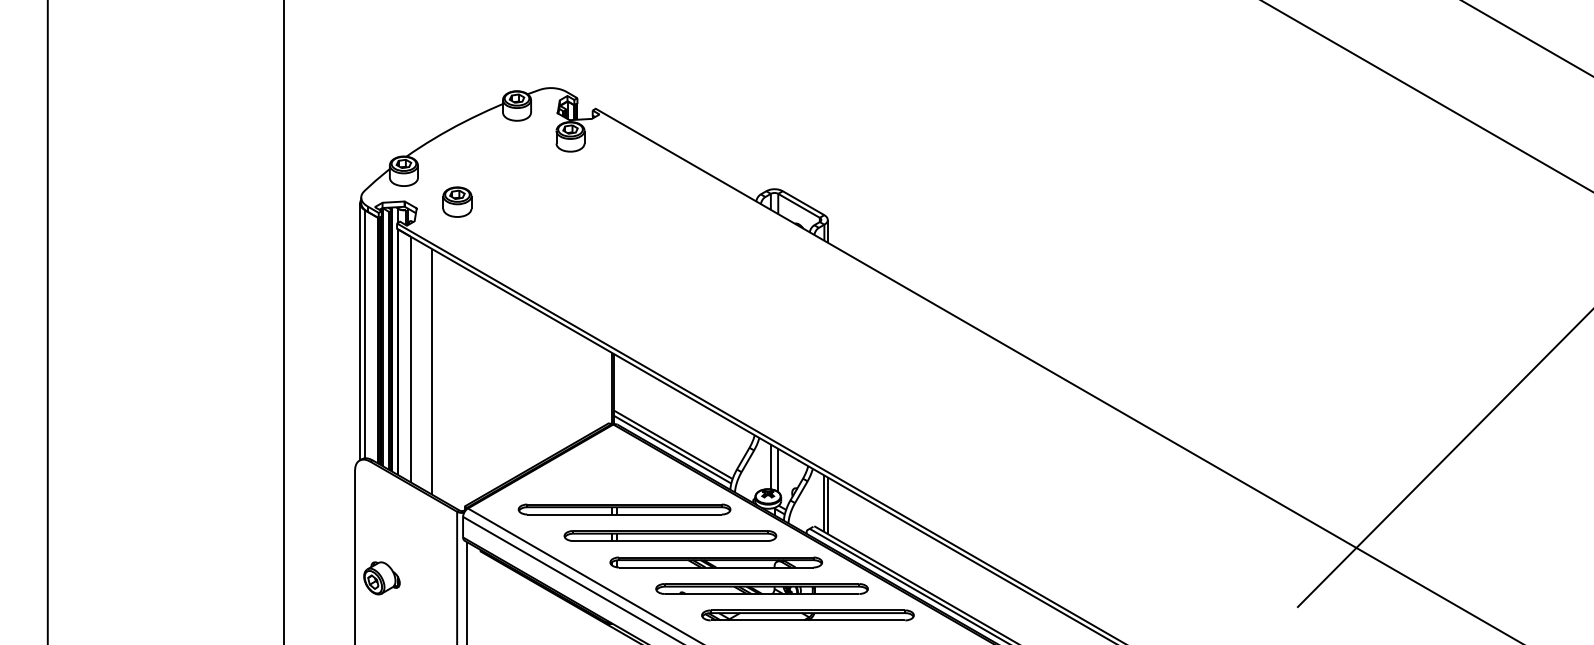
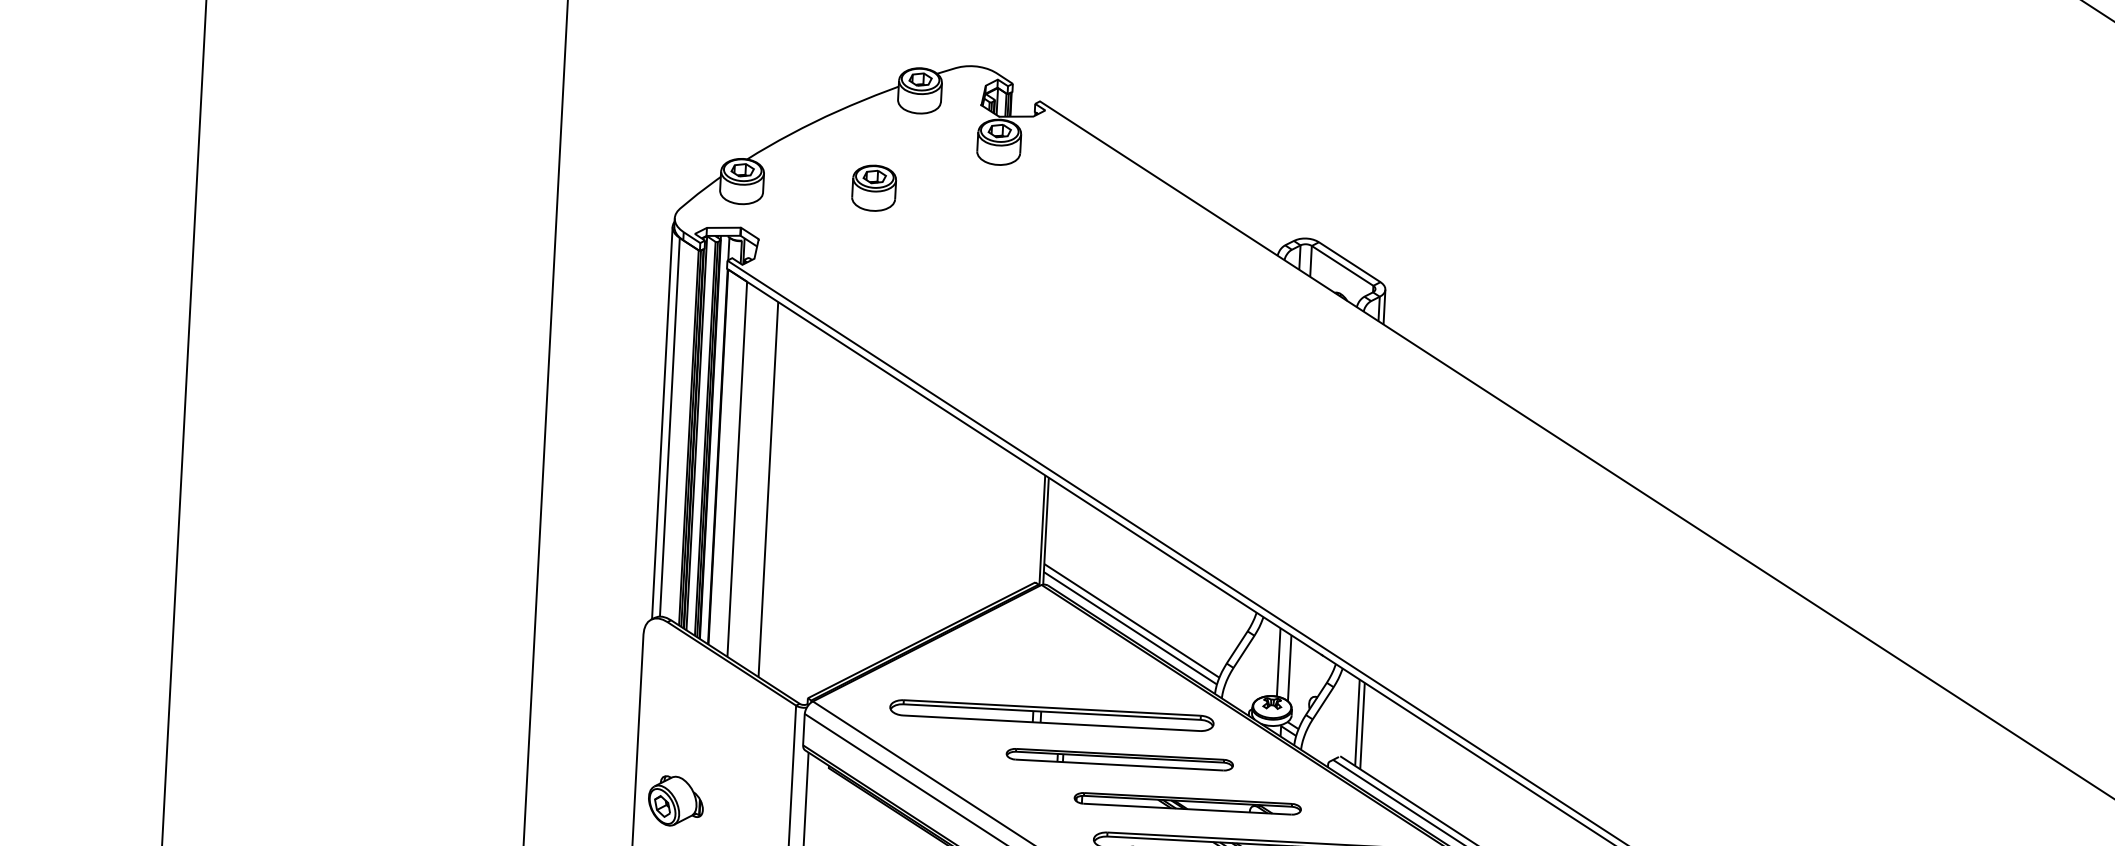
part: (457, 201) -> (874, 187), moved
part: (670, 535) -> (1119, 758), size x0.7
part: (716, 562) -> (1188, 803), size x0.7

